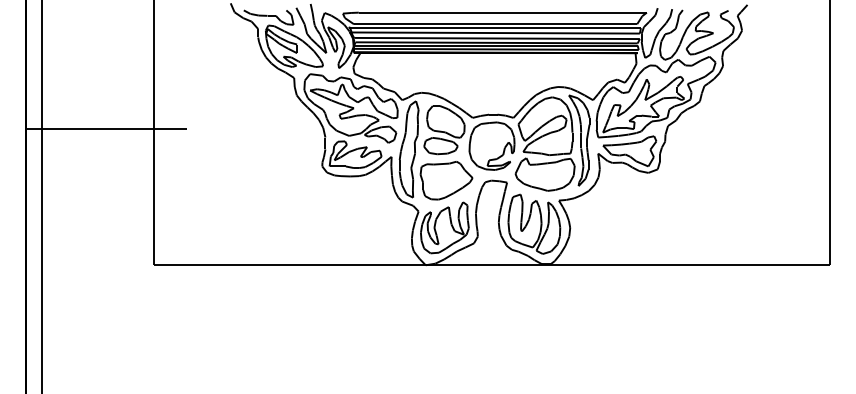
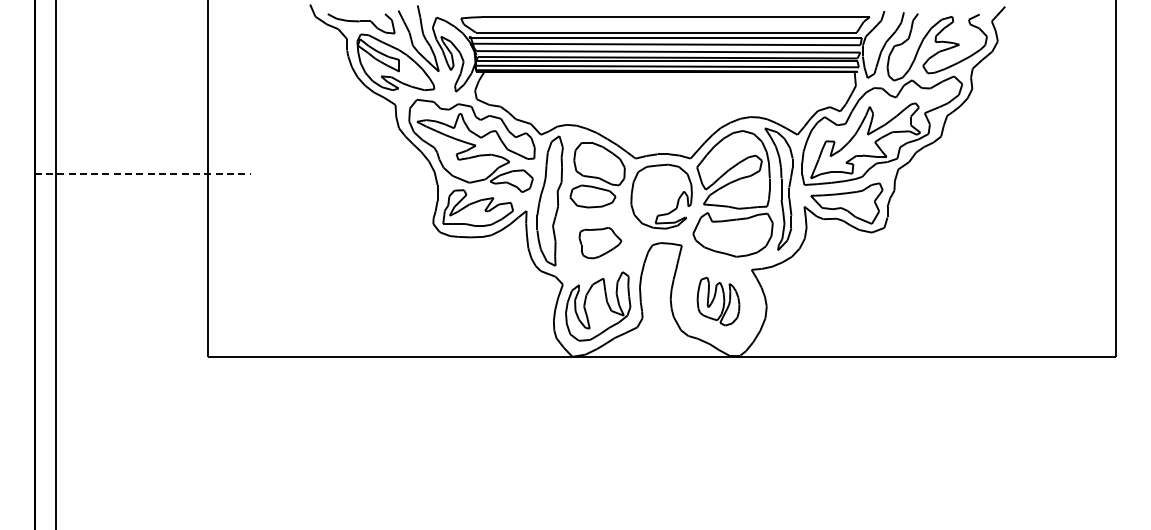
line: (106, 128) -> (143, 173), solid -> dashed
part: (446, 180) -> (600, 242), size x0.6
part: (534, 224) -> (718, 301), size x0.6

